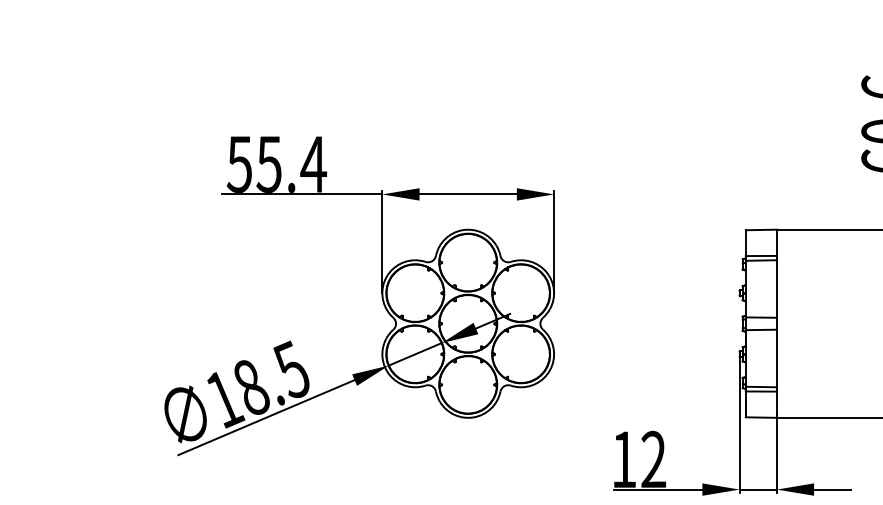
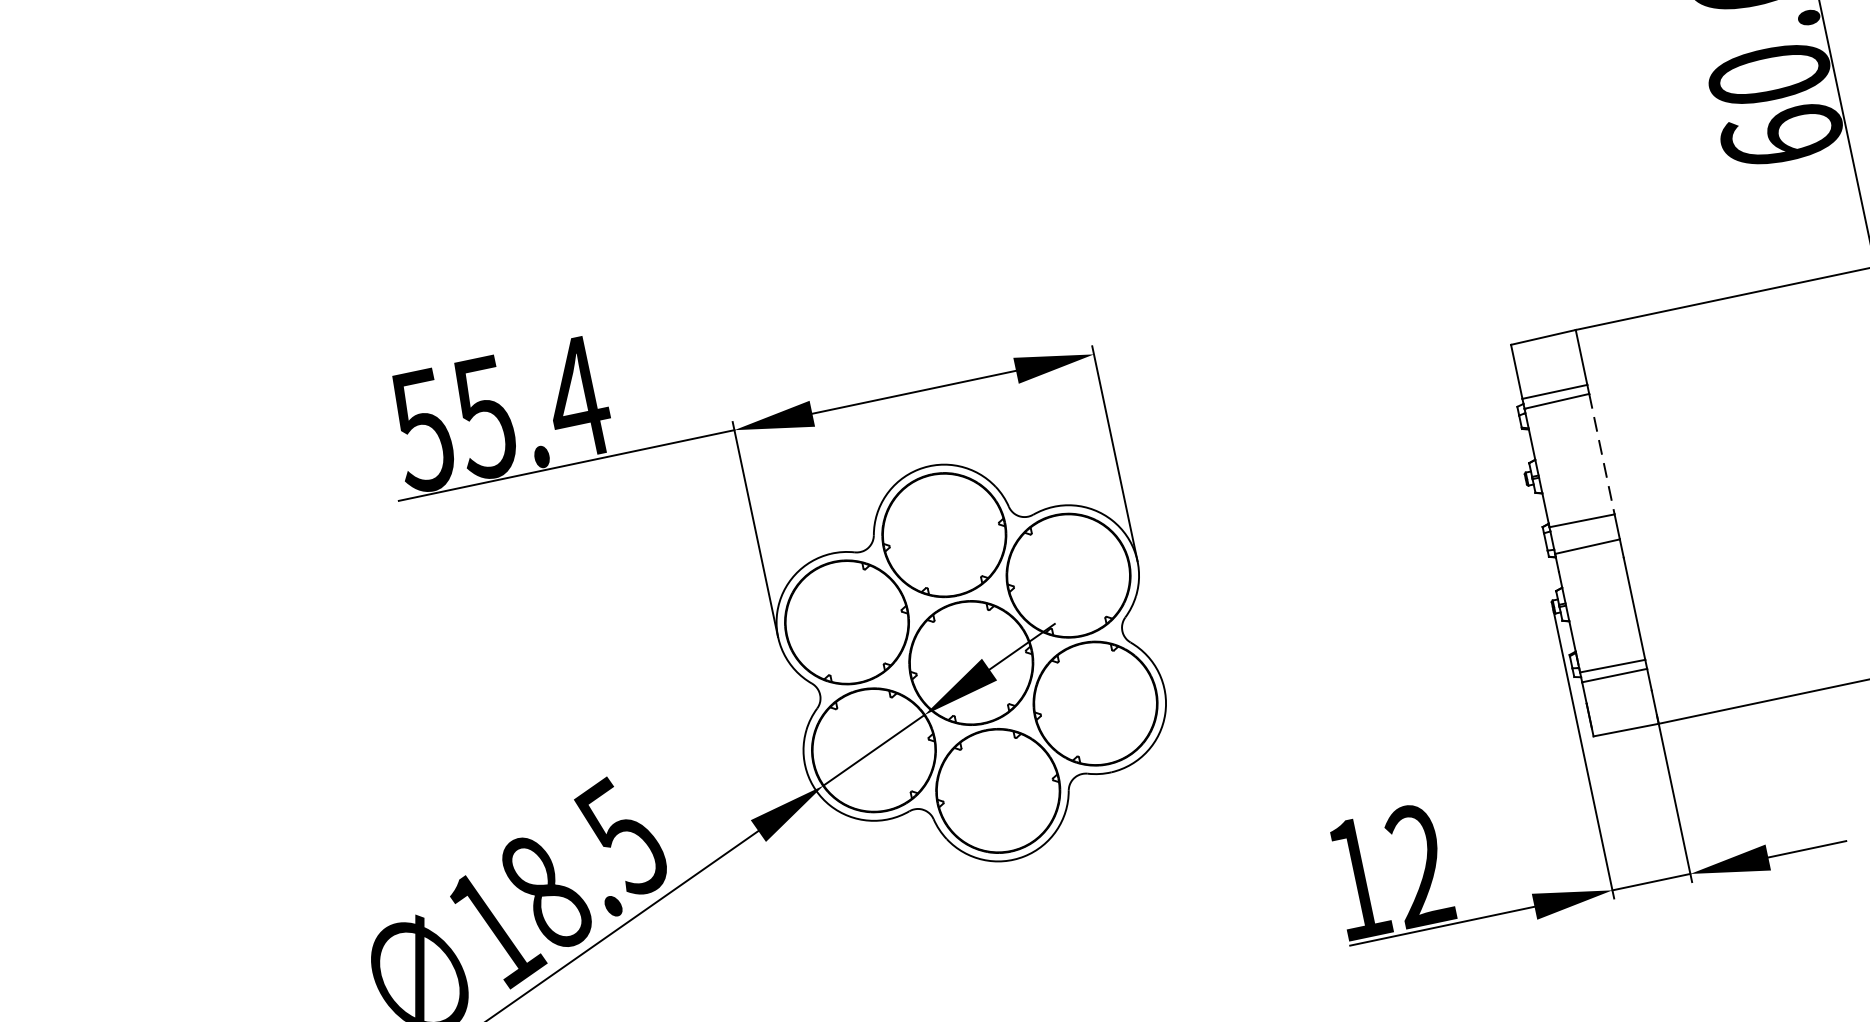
line: (776, 289) -> (1601, 455), solid -> dashed

